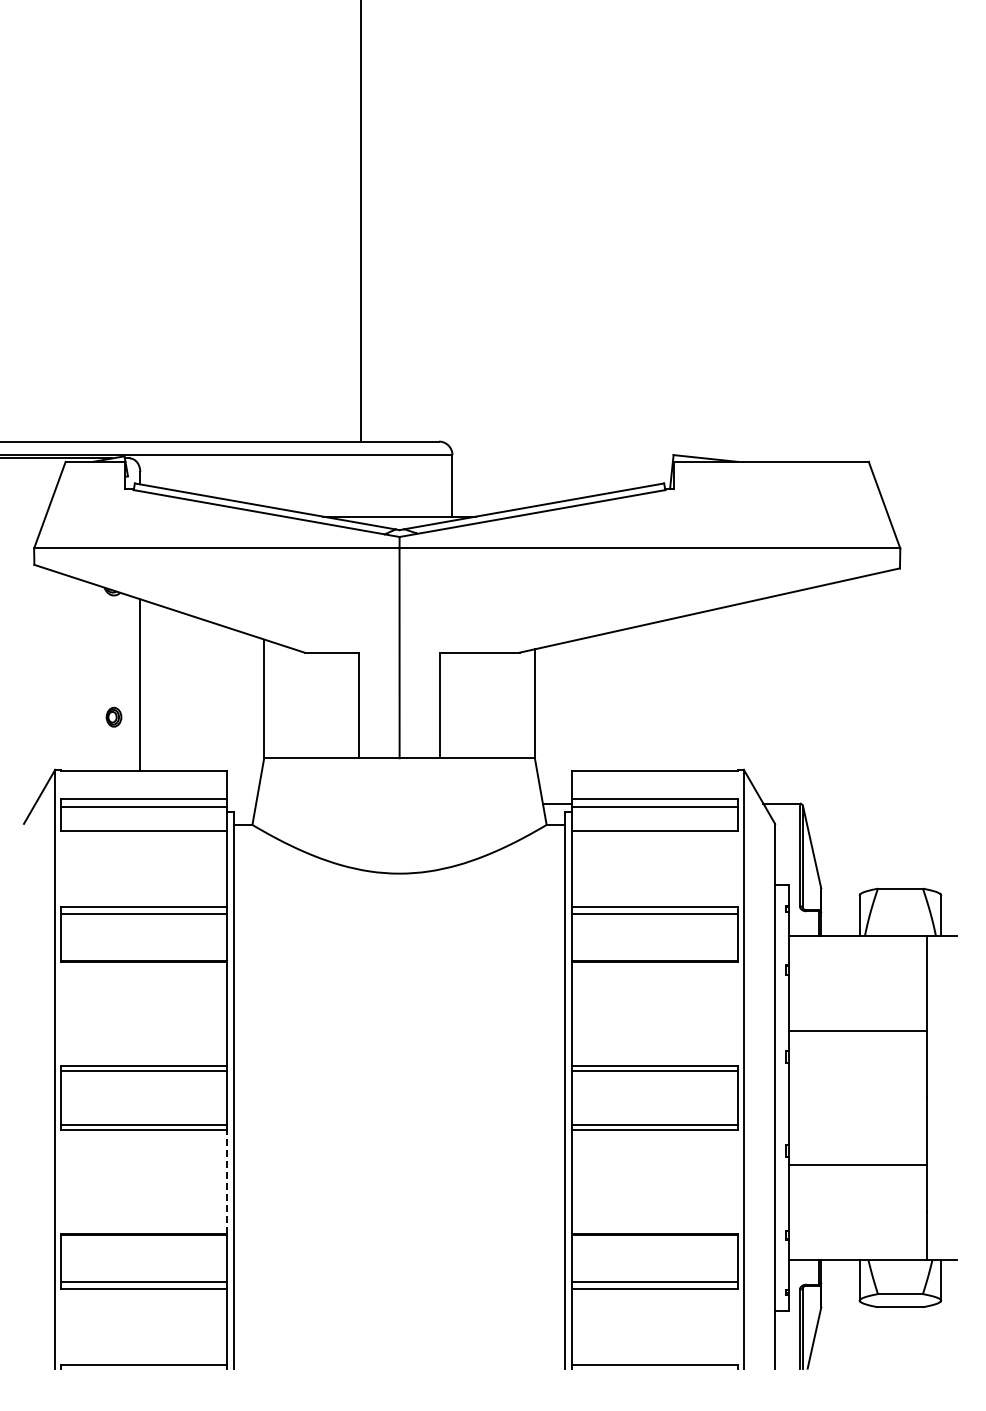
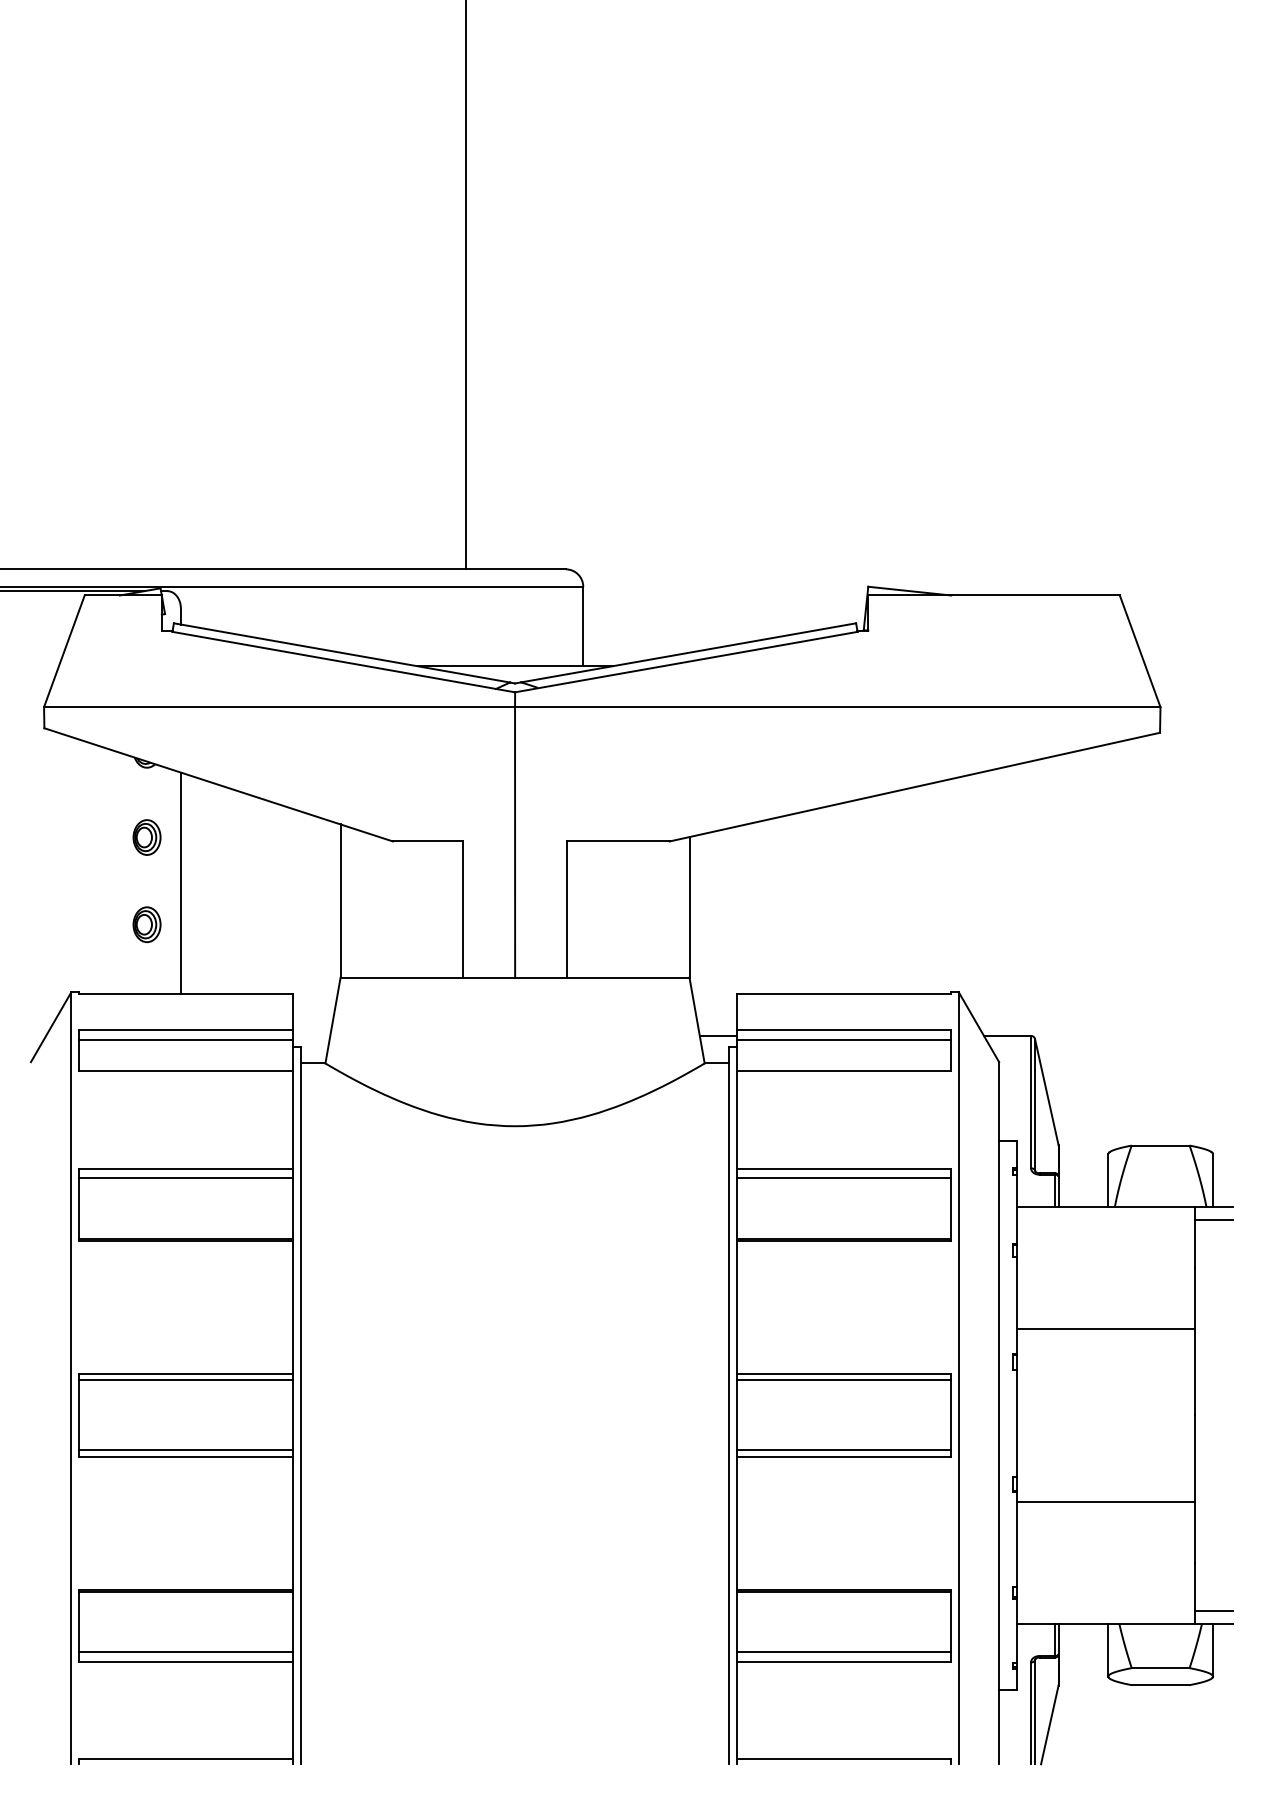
part: (113, 649) -> (146, 837), added
part: (113, 716) -> (146, 923), size x1.43
line: (941, 946) -> (1213, 1220), added
line: (226, 1181) -> (292, 1523), dashed -> solid
line: (941, 1249) -> (1213, 1610), added

